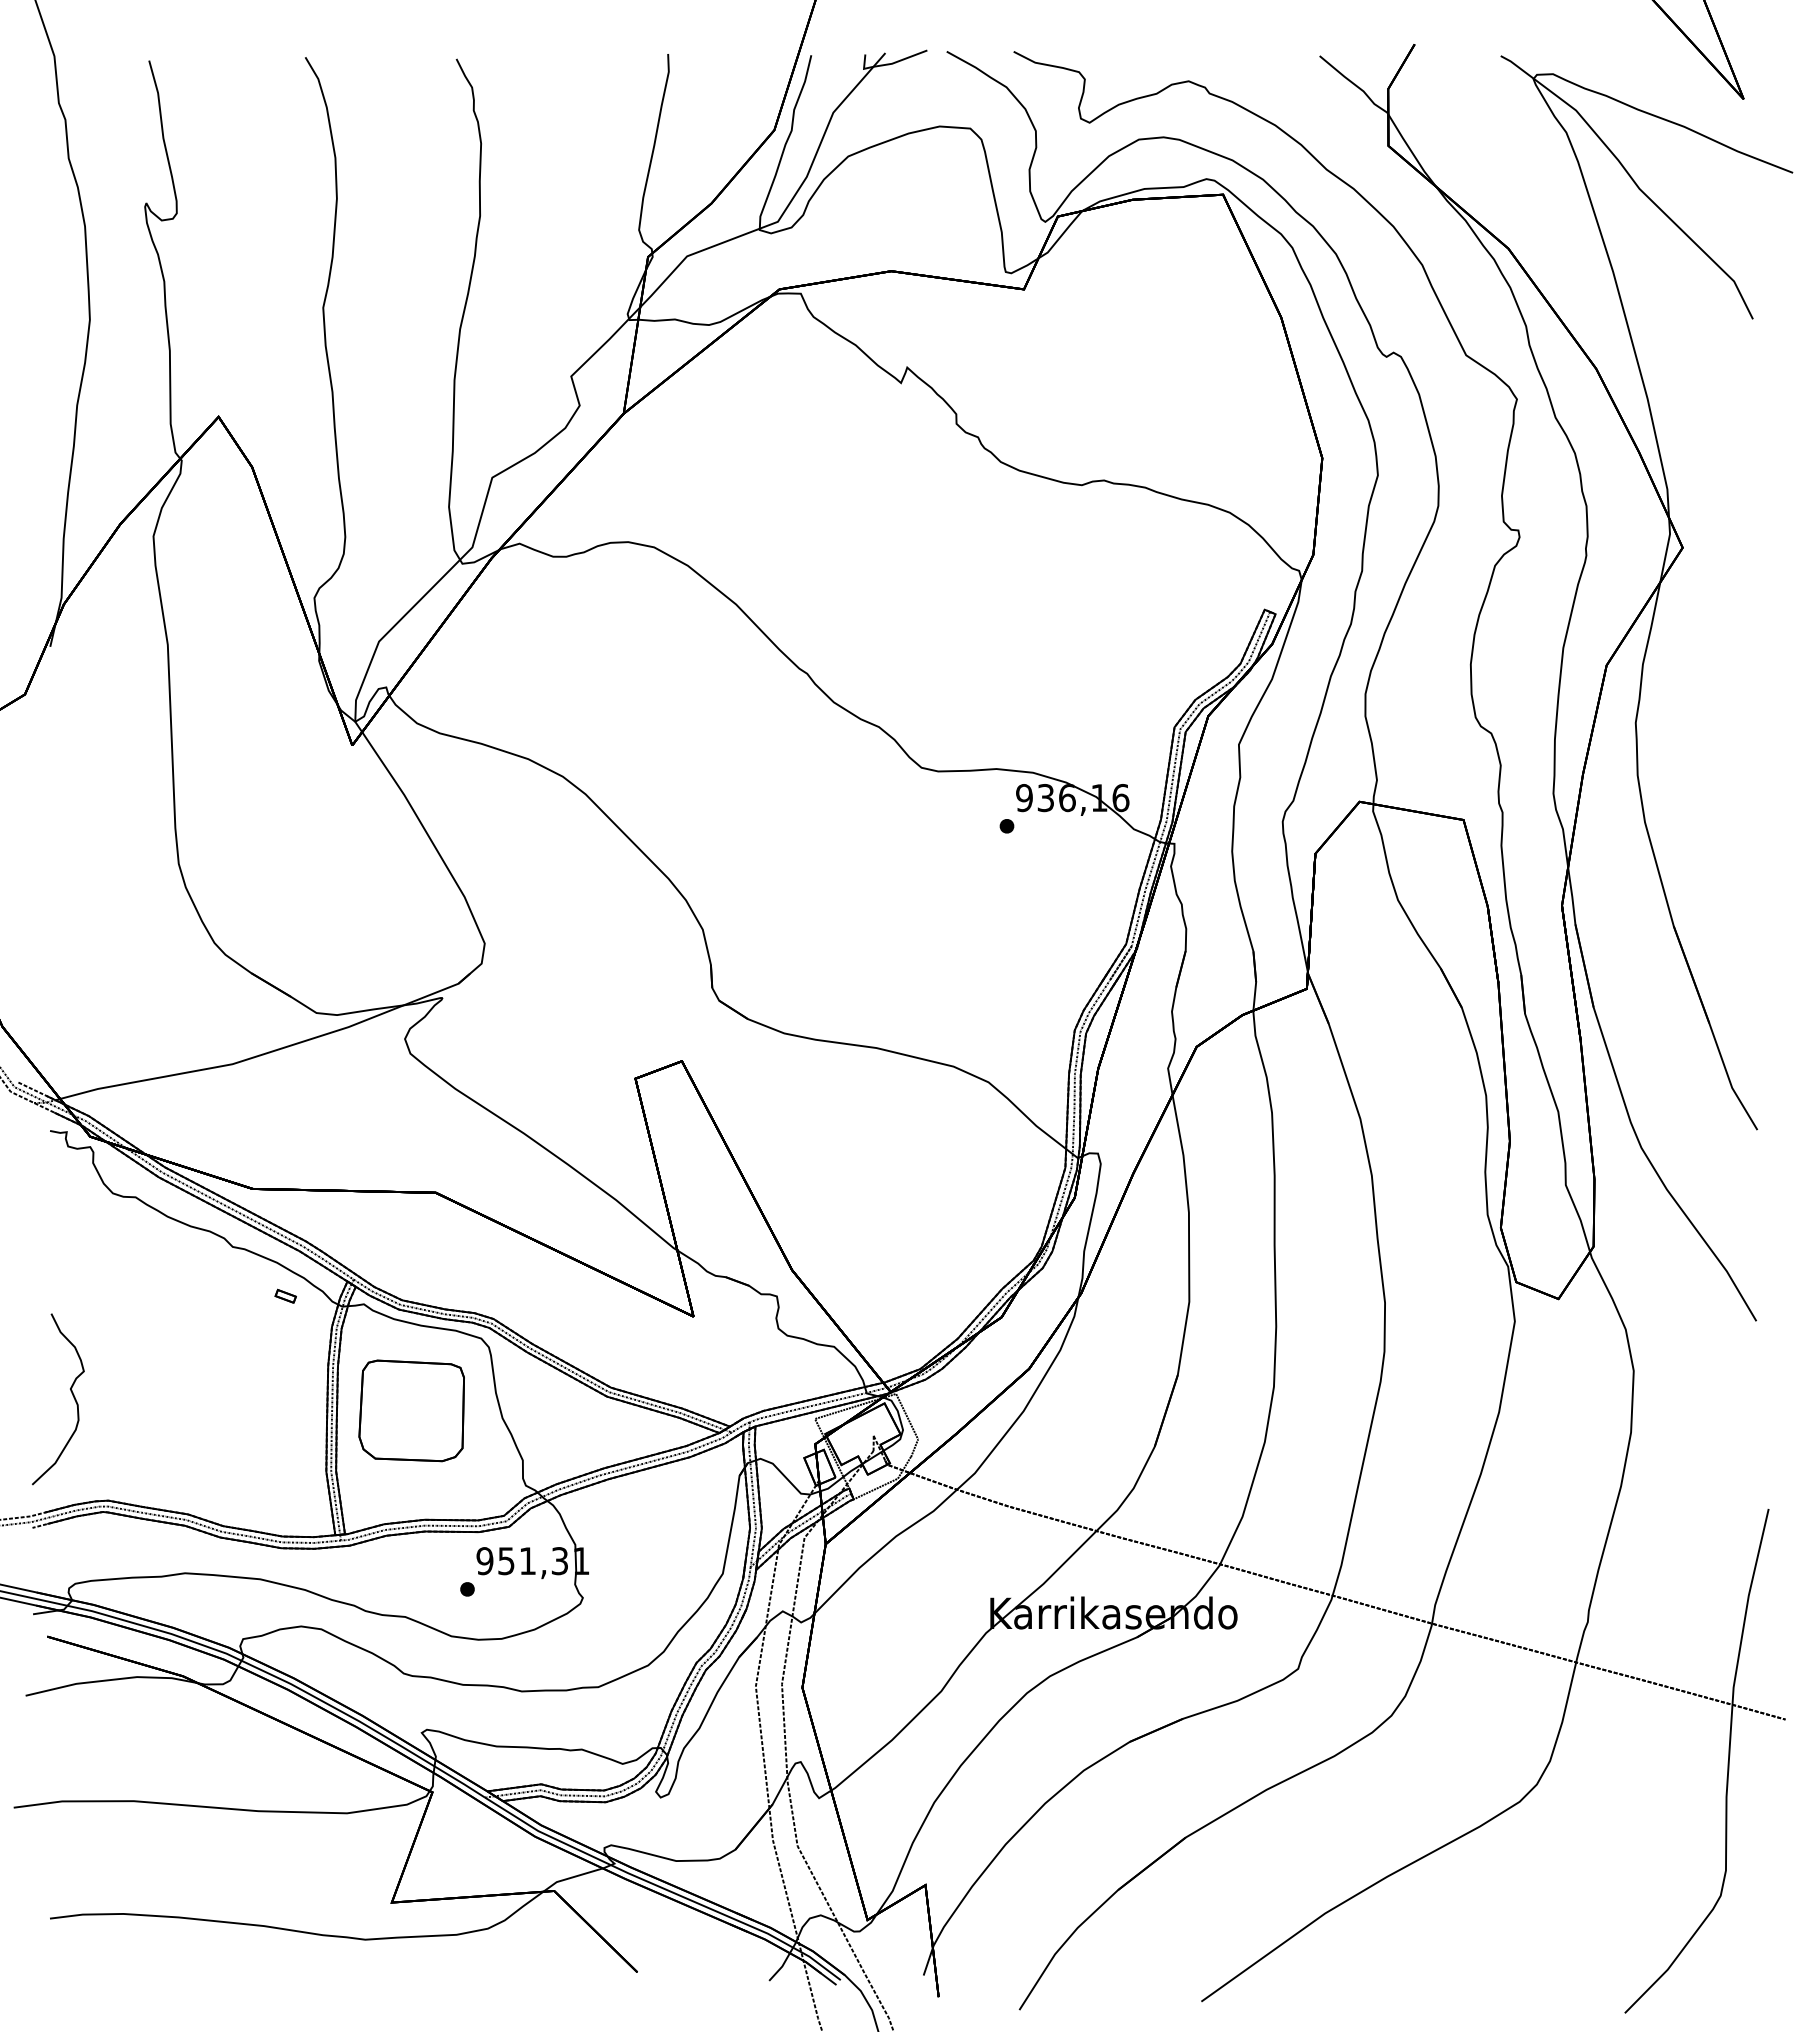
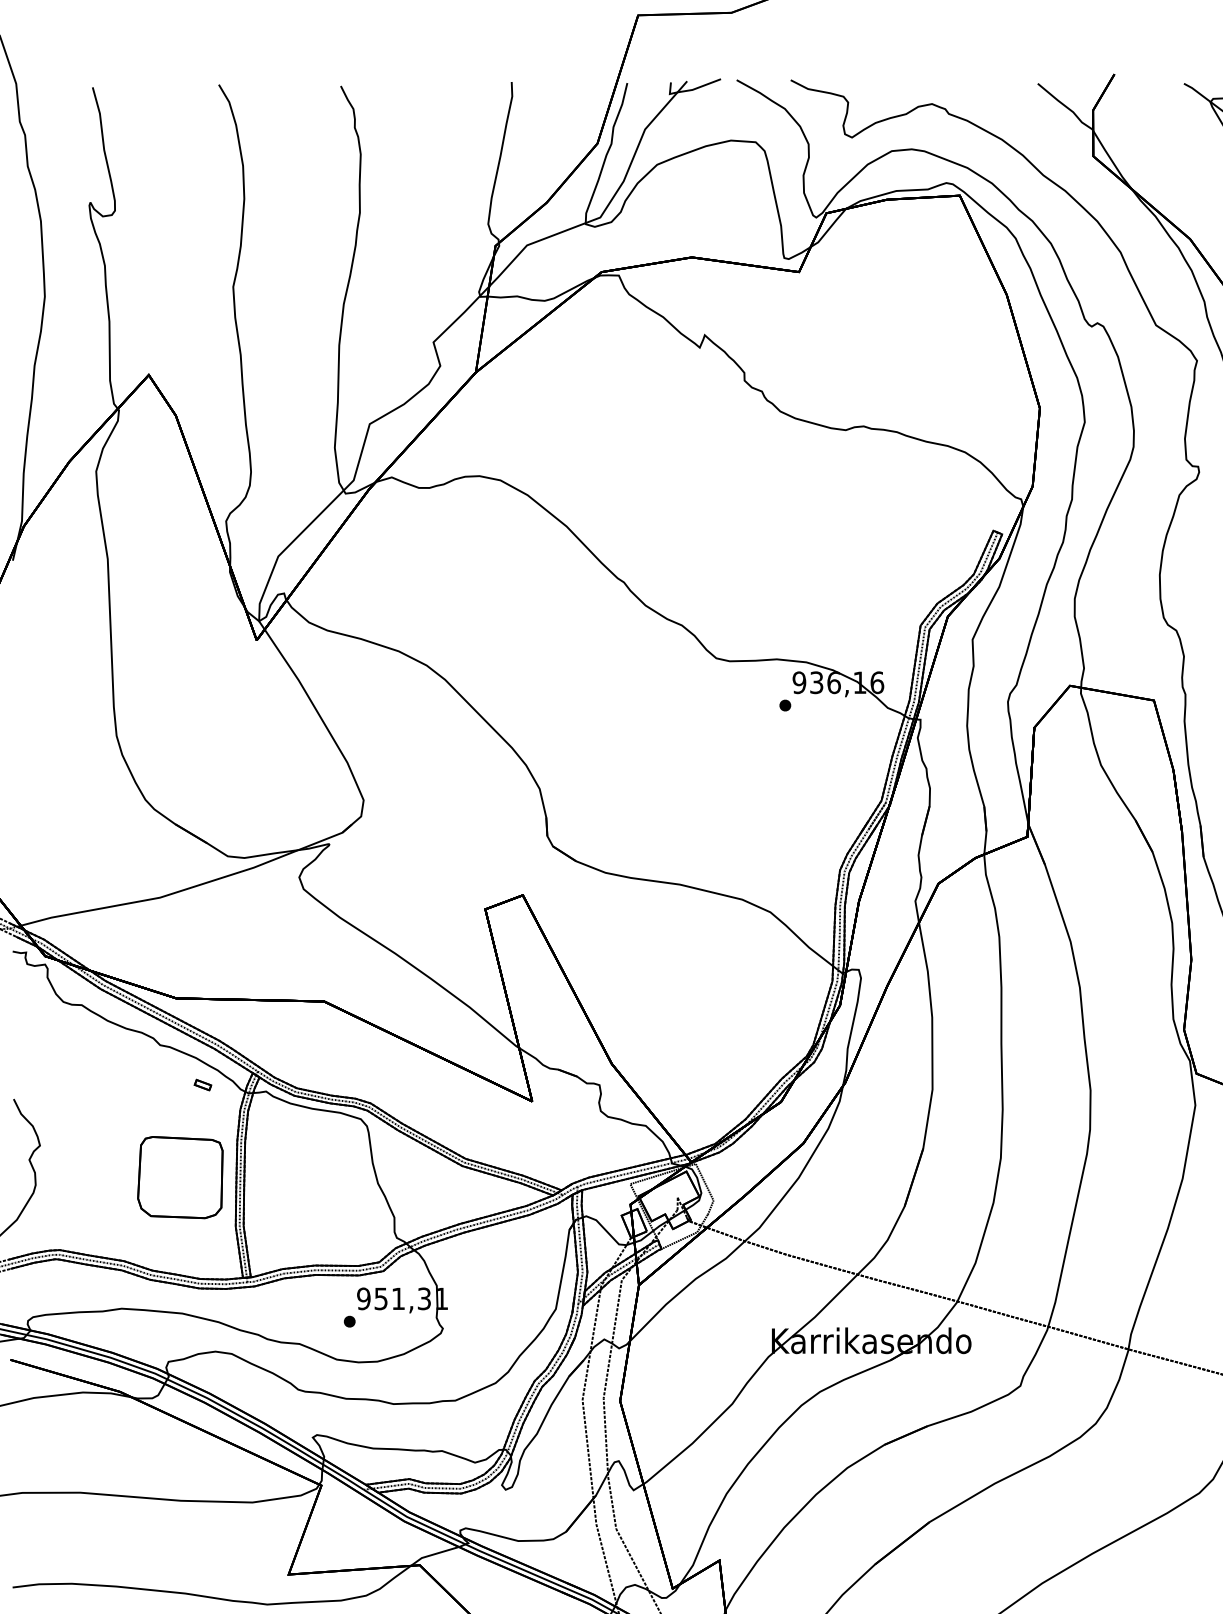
part: (411, 1410) -> (180, 1177), moved

